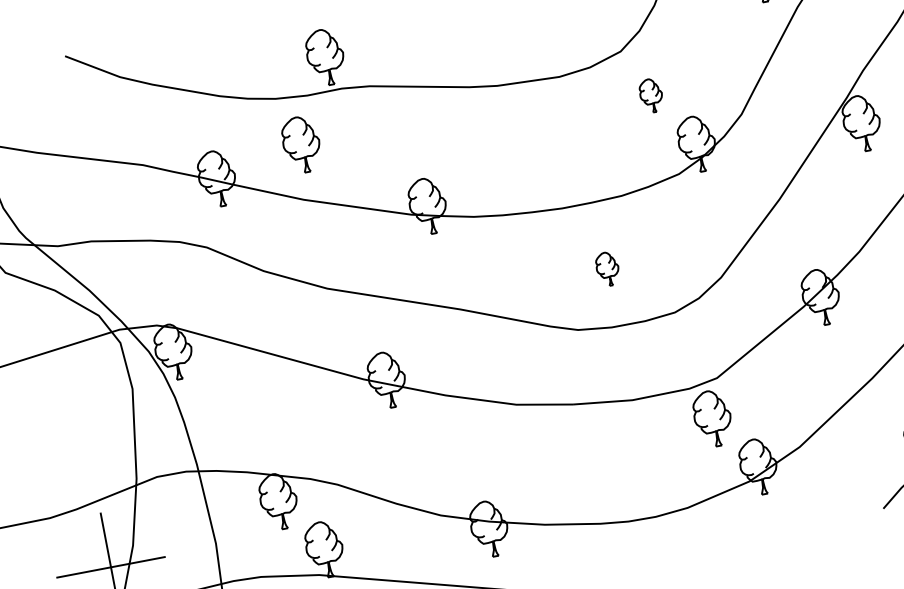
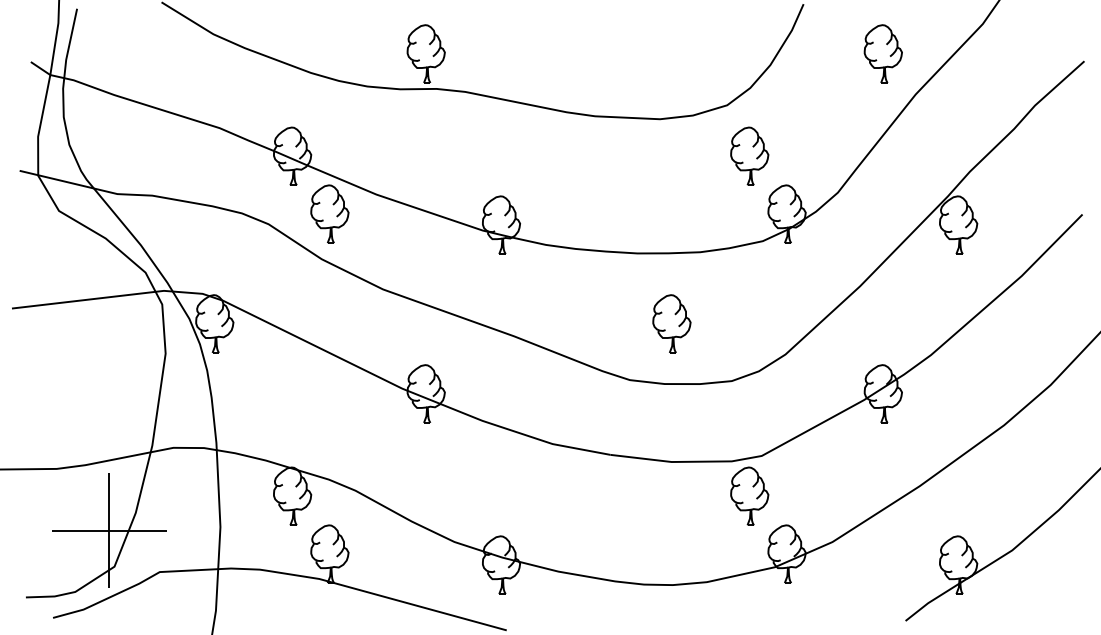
part: (650, 95) -> (749, 155), size x1.67
part: (301, 144) -> (329, 213), moved
part: (607, 268) -> (671, 323), size x1.67

